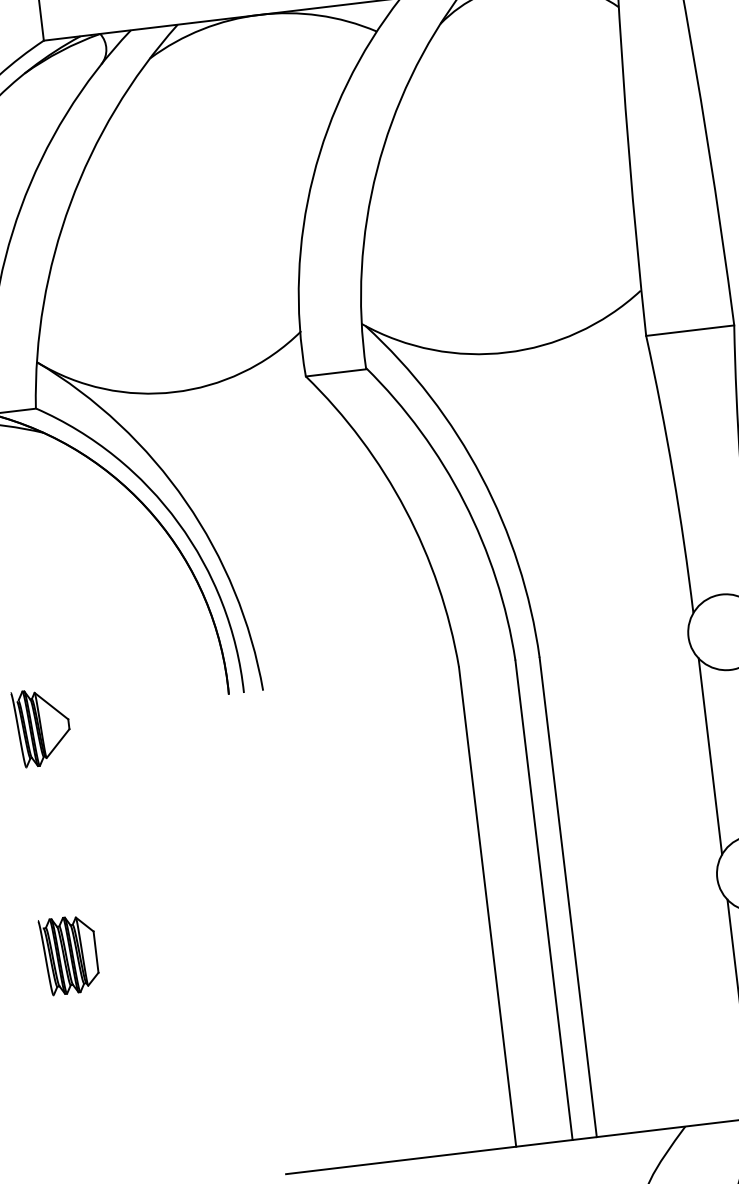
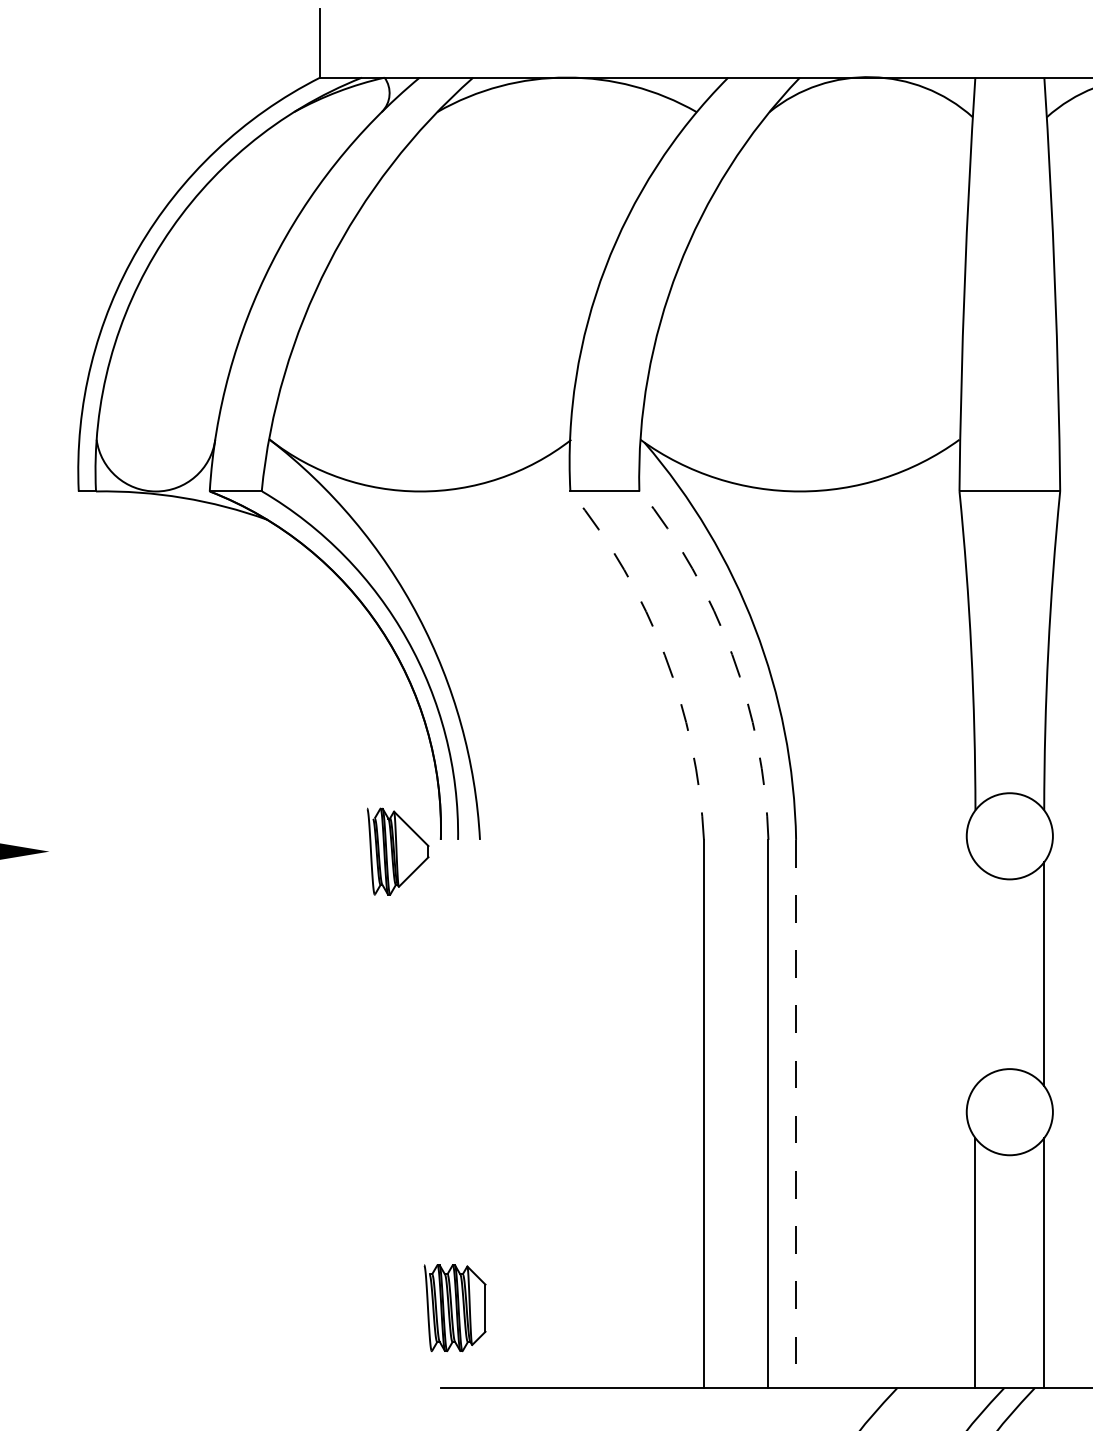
arc: (464, 502) -> (732, 654), solid -> dashed
arc: (405, 510) -> (664, 655), solid -> dashed
part: (41, 727) -> (397, 851), moved
line: (710, 756) -> (975, 974), removed
line: (568, 897) -> (796, 1114), solid -> dashed
part: (68, 955) -> (454, 1308), moved

